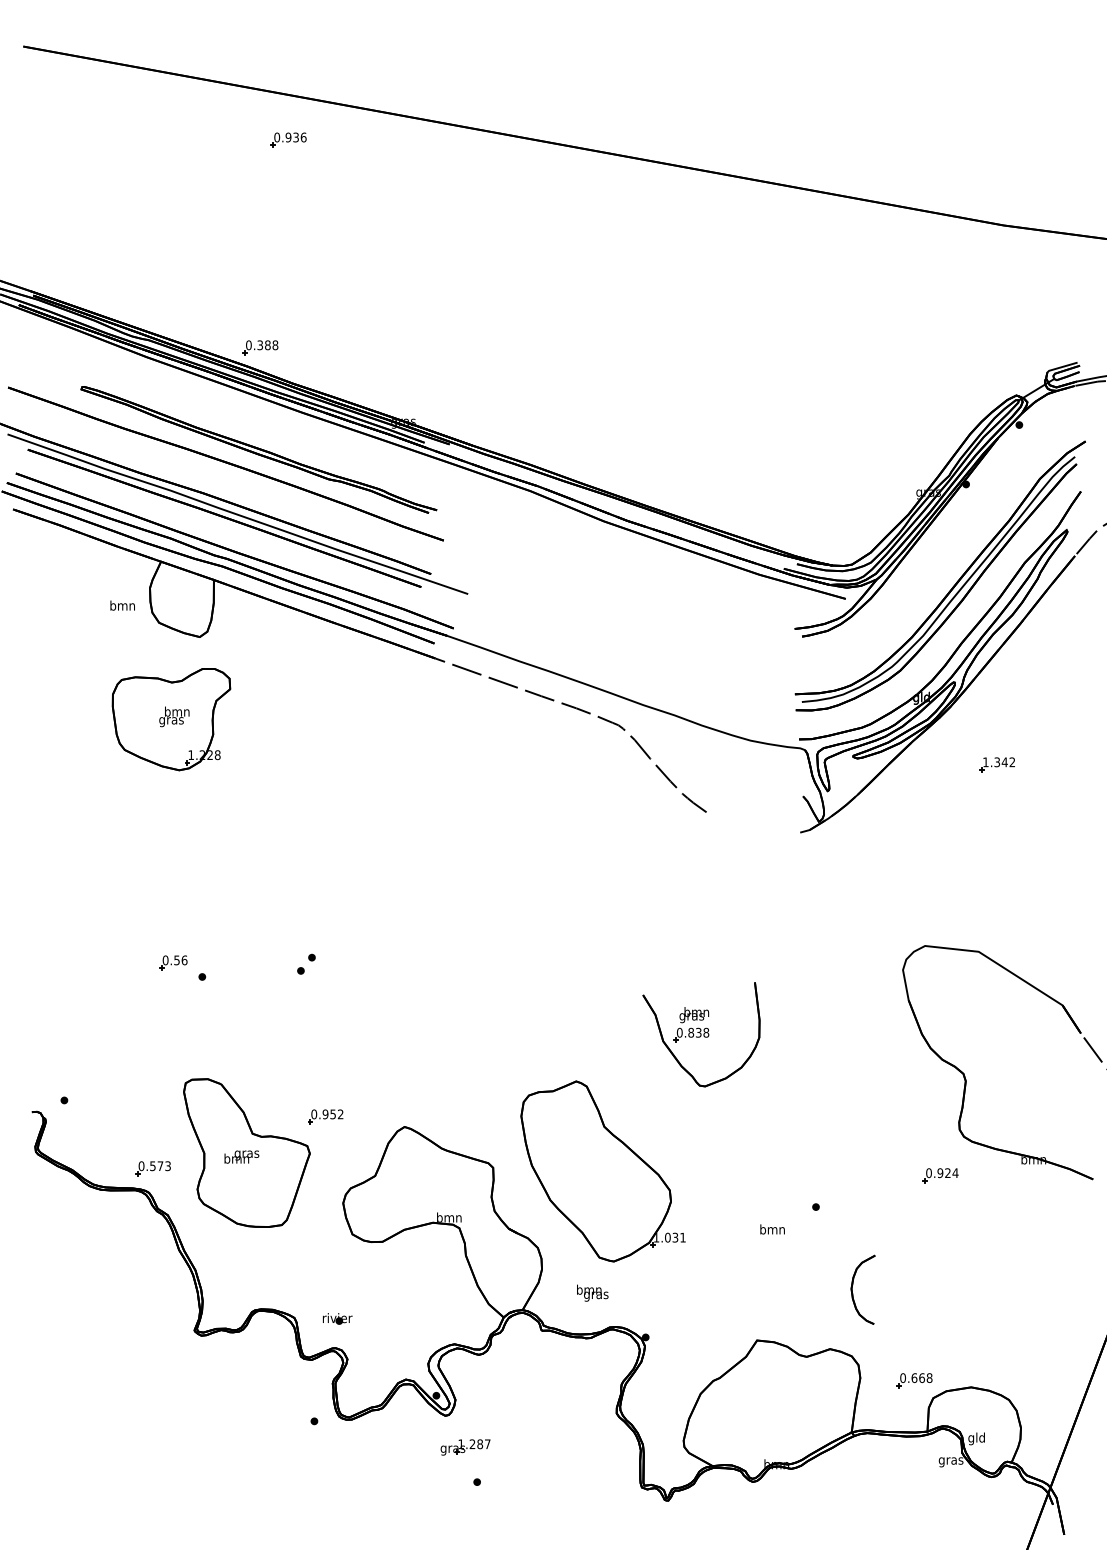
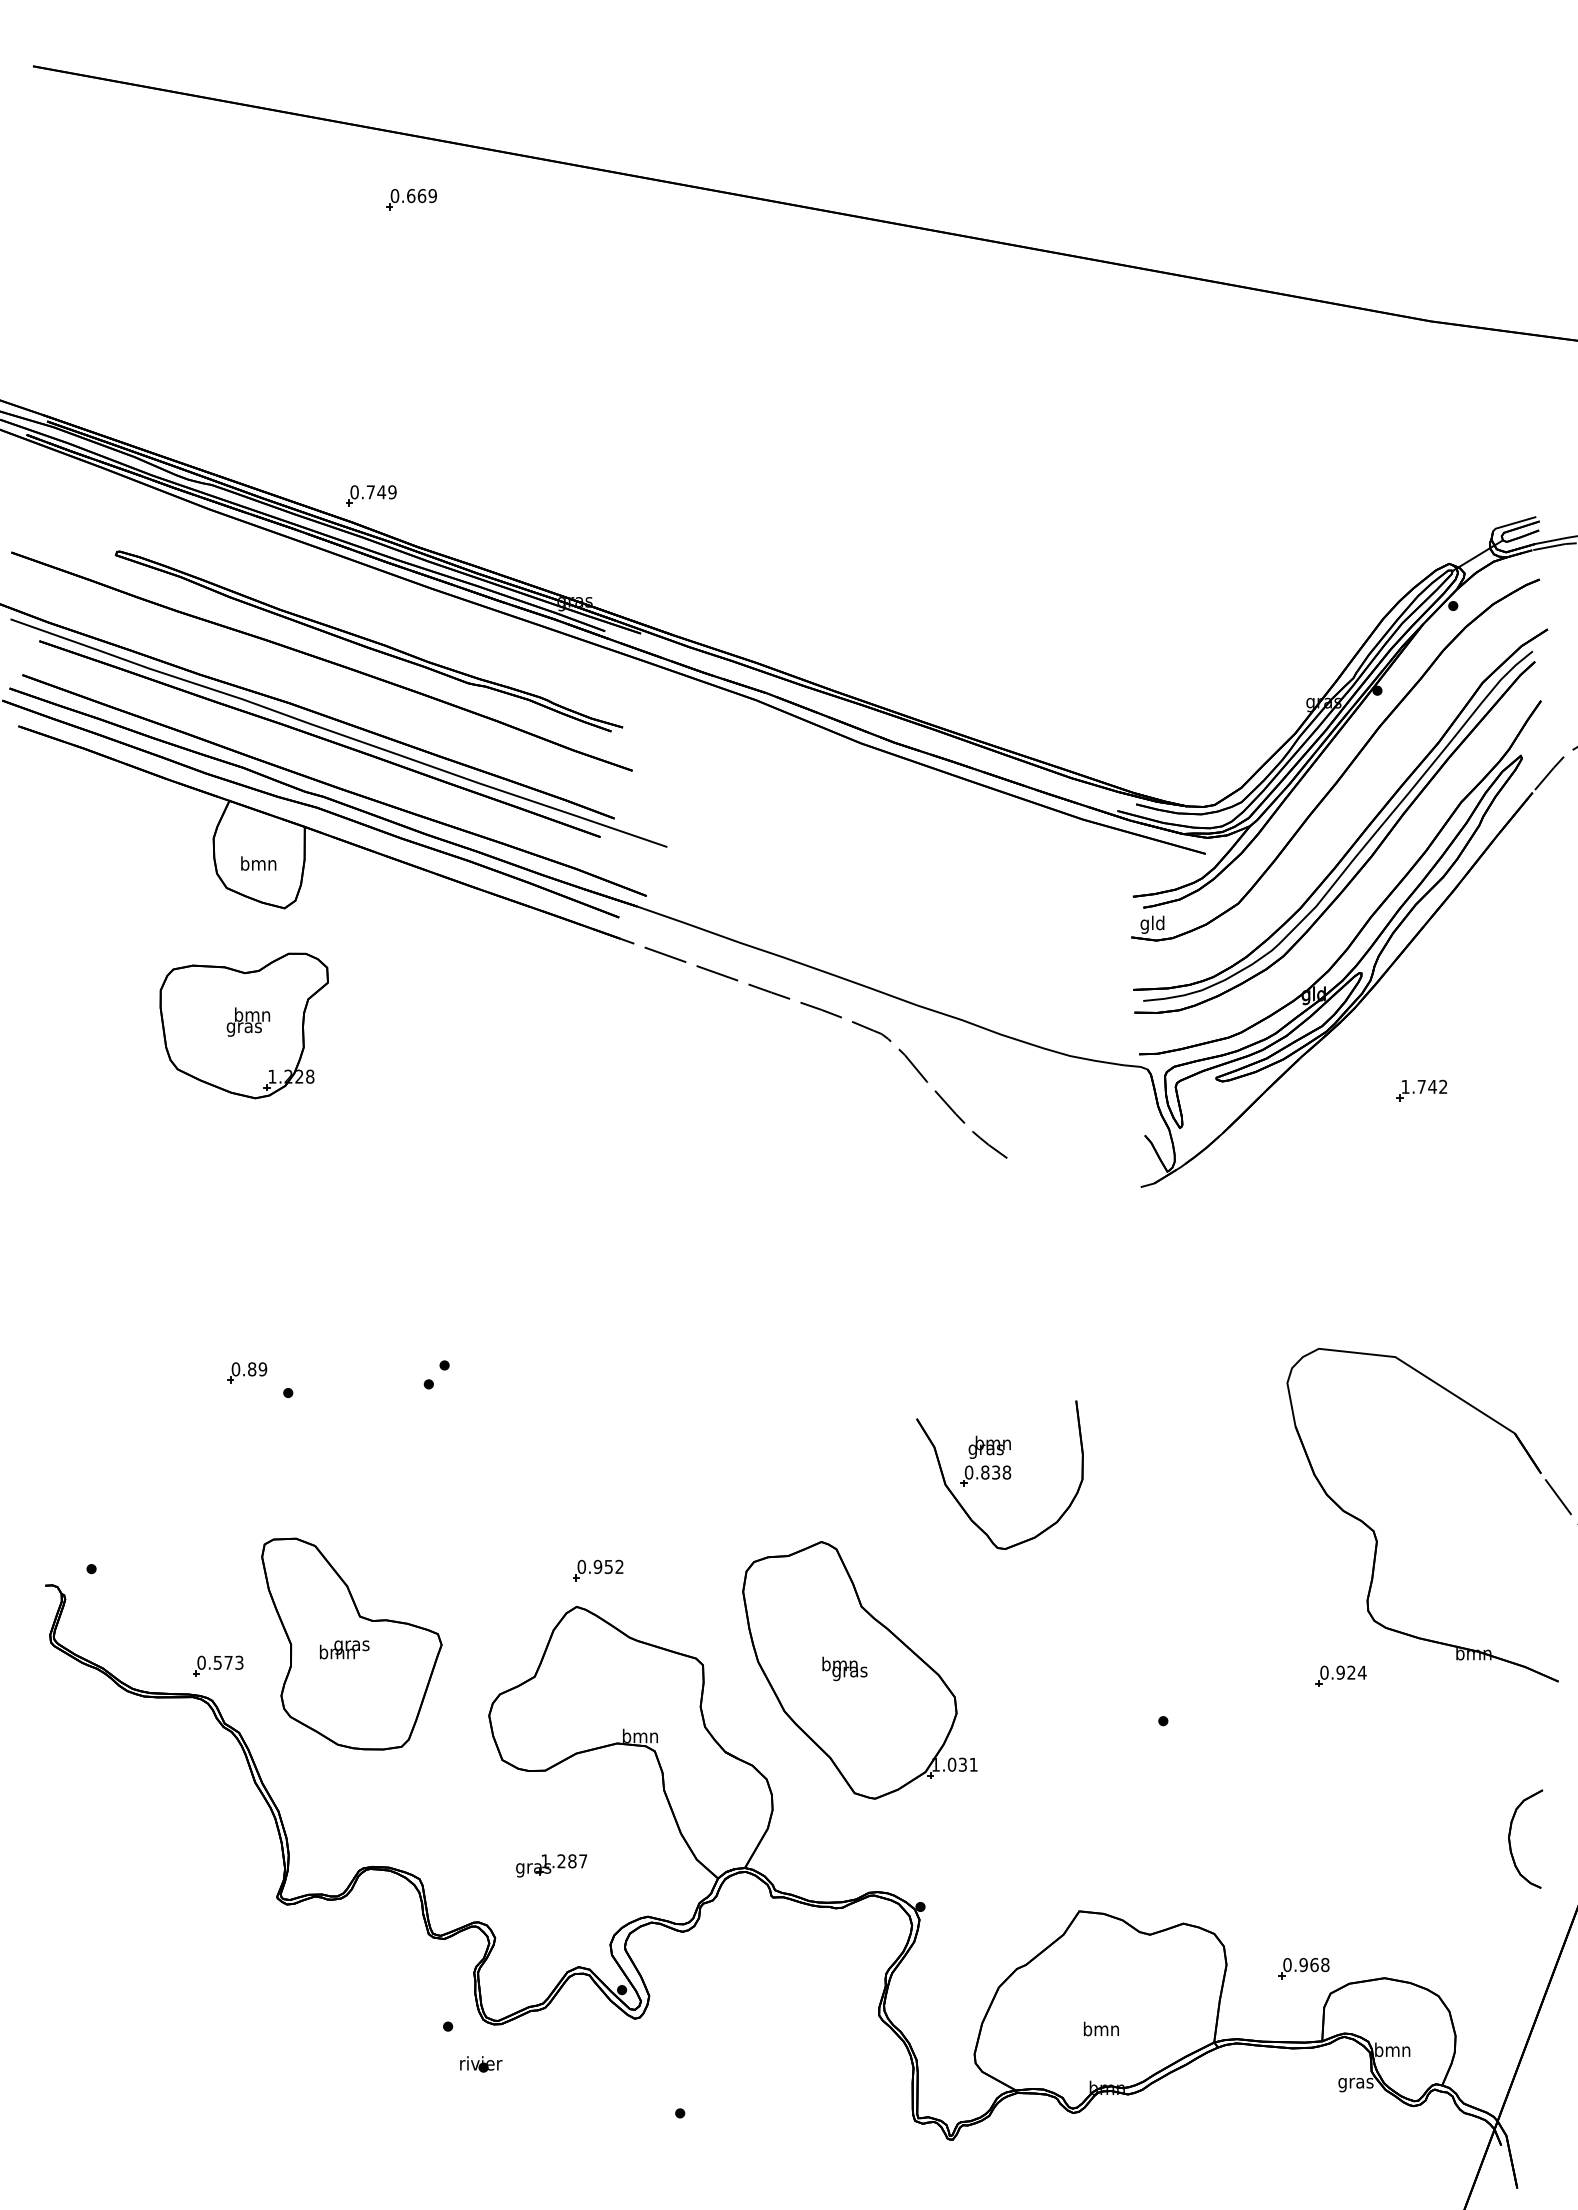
text: (296, 137) -> (422, 195), 0.936 -> 0.669
text: (267, 345) -> (381, 492), 0.388 -> 0.749
part: (944, 538) -> (1346, 767), added
text: (122, 605) -> (258, 863), moved
text: (997, 762) -> (1421, 1086), 1.342 -> 1.742
text: (180, 960) -> (257, 1369), 0.56 -> 0.89
part: (325, 1116) -> (598, 1570), moved
text: (772, 1229) -> (1101, 2028), moved
part: (852, 1290) -> (1510, 1839), moved
text: (592, 1292) -> (844, 1668), moved
part: (337, 1318) -> (481, 2064), moved
text: (914, 1378) -> (1303, 1965), 0.668 -> 0.968
text: (976, 1438) -> (1392, 2051), gld -> bmn
part: (465, 1447) -> (551, 1865), moved

